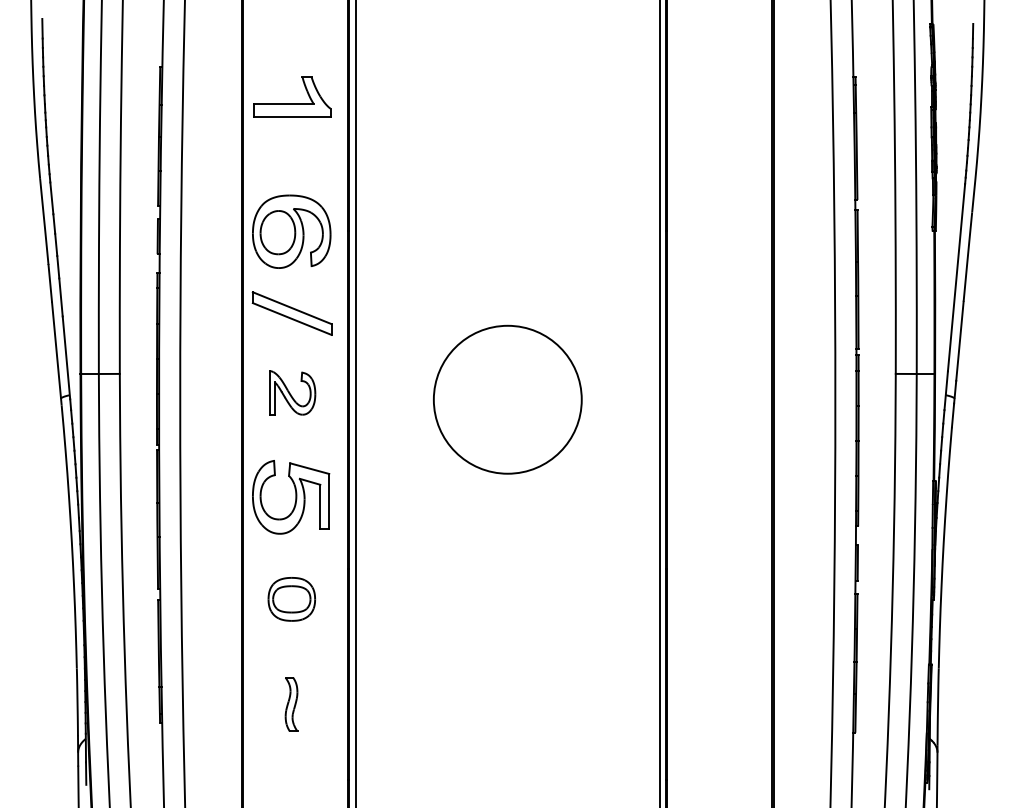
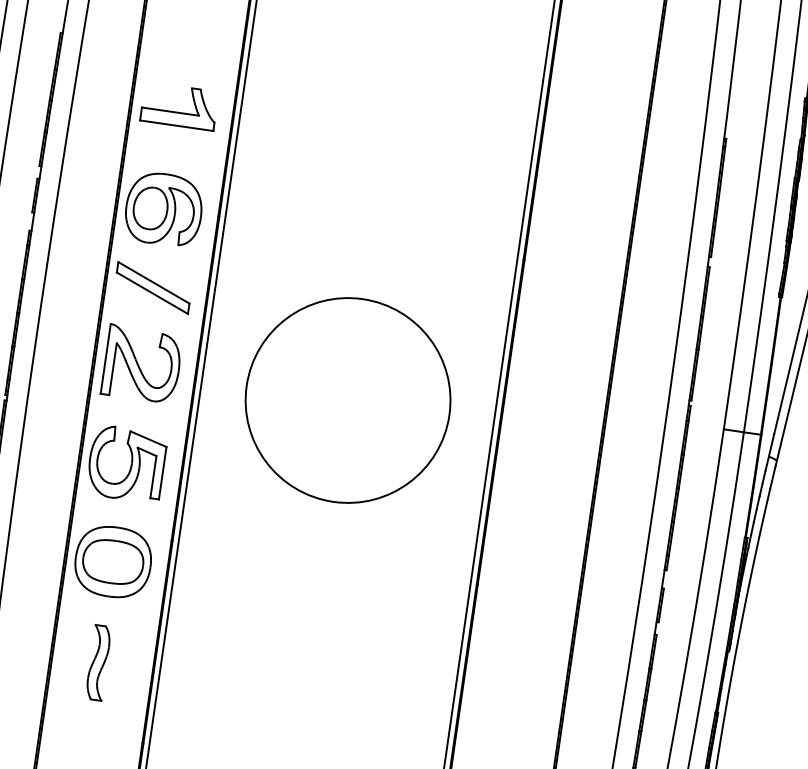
part: (292, 103) -> (178, 112), moved
part: (292, 392) -> (142, 363), size x1.67
circle: (507, 399) -> (347, 400), size x1.43
part: (291, 599) -> (112, 562), size x1.67
part: (291, 704) -> (98, 662), size x1.43

